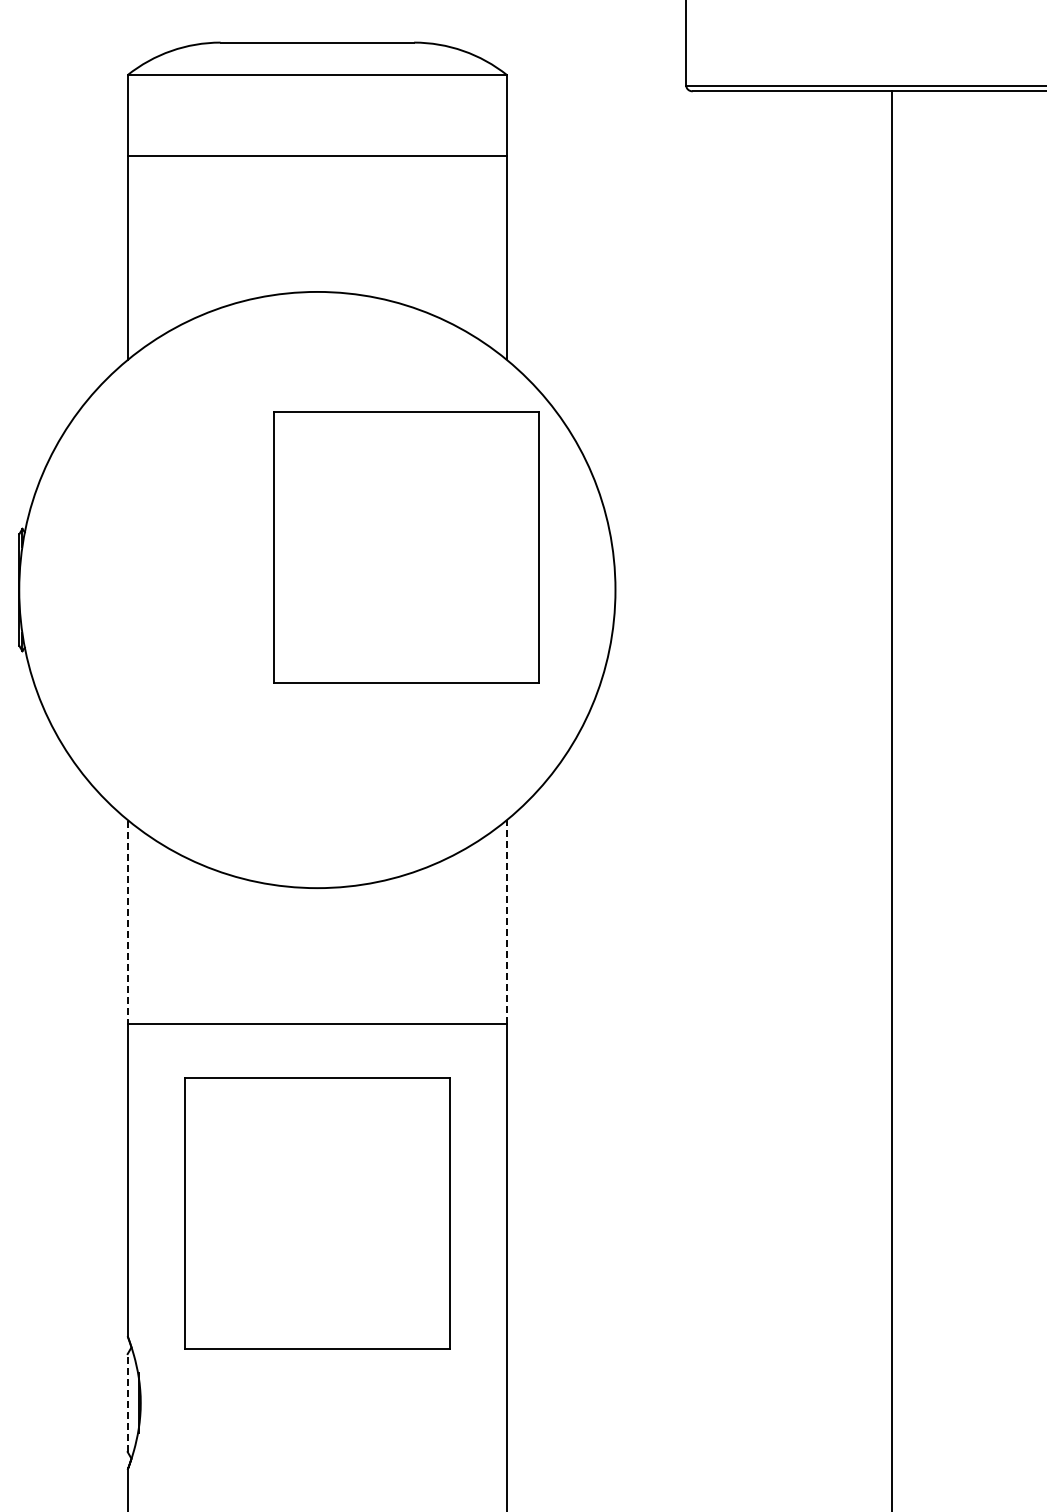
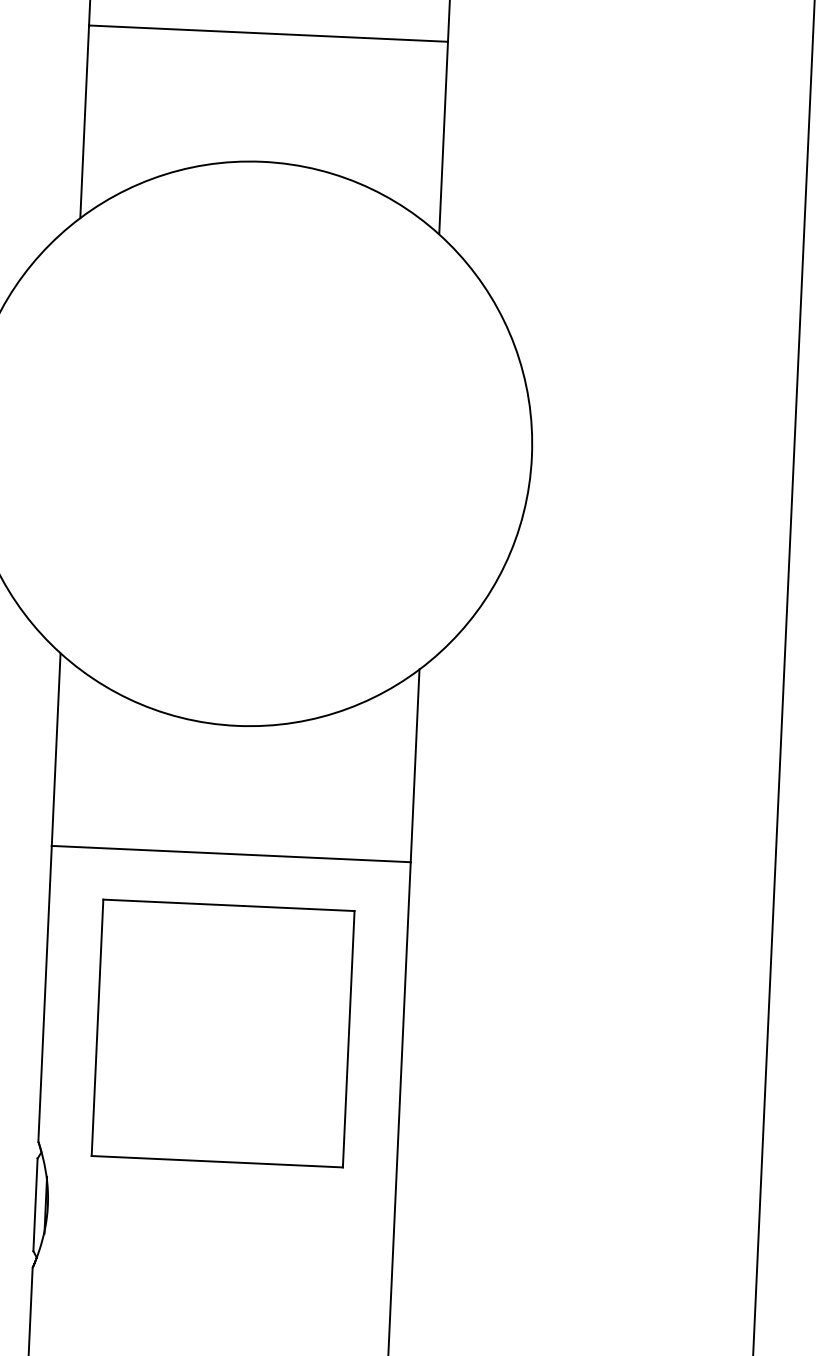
part: (406, 547) -> (336, 407), removed
line: (507, 921) -> (415, 765), dashed -> solid
line: (127, 922) -> (55, 750), dashed -> solid
line: (127, 1403) -> (35, 1205), dashed -> solid

